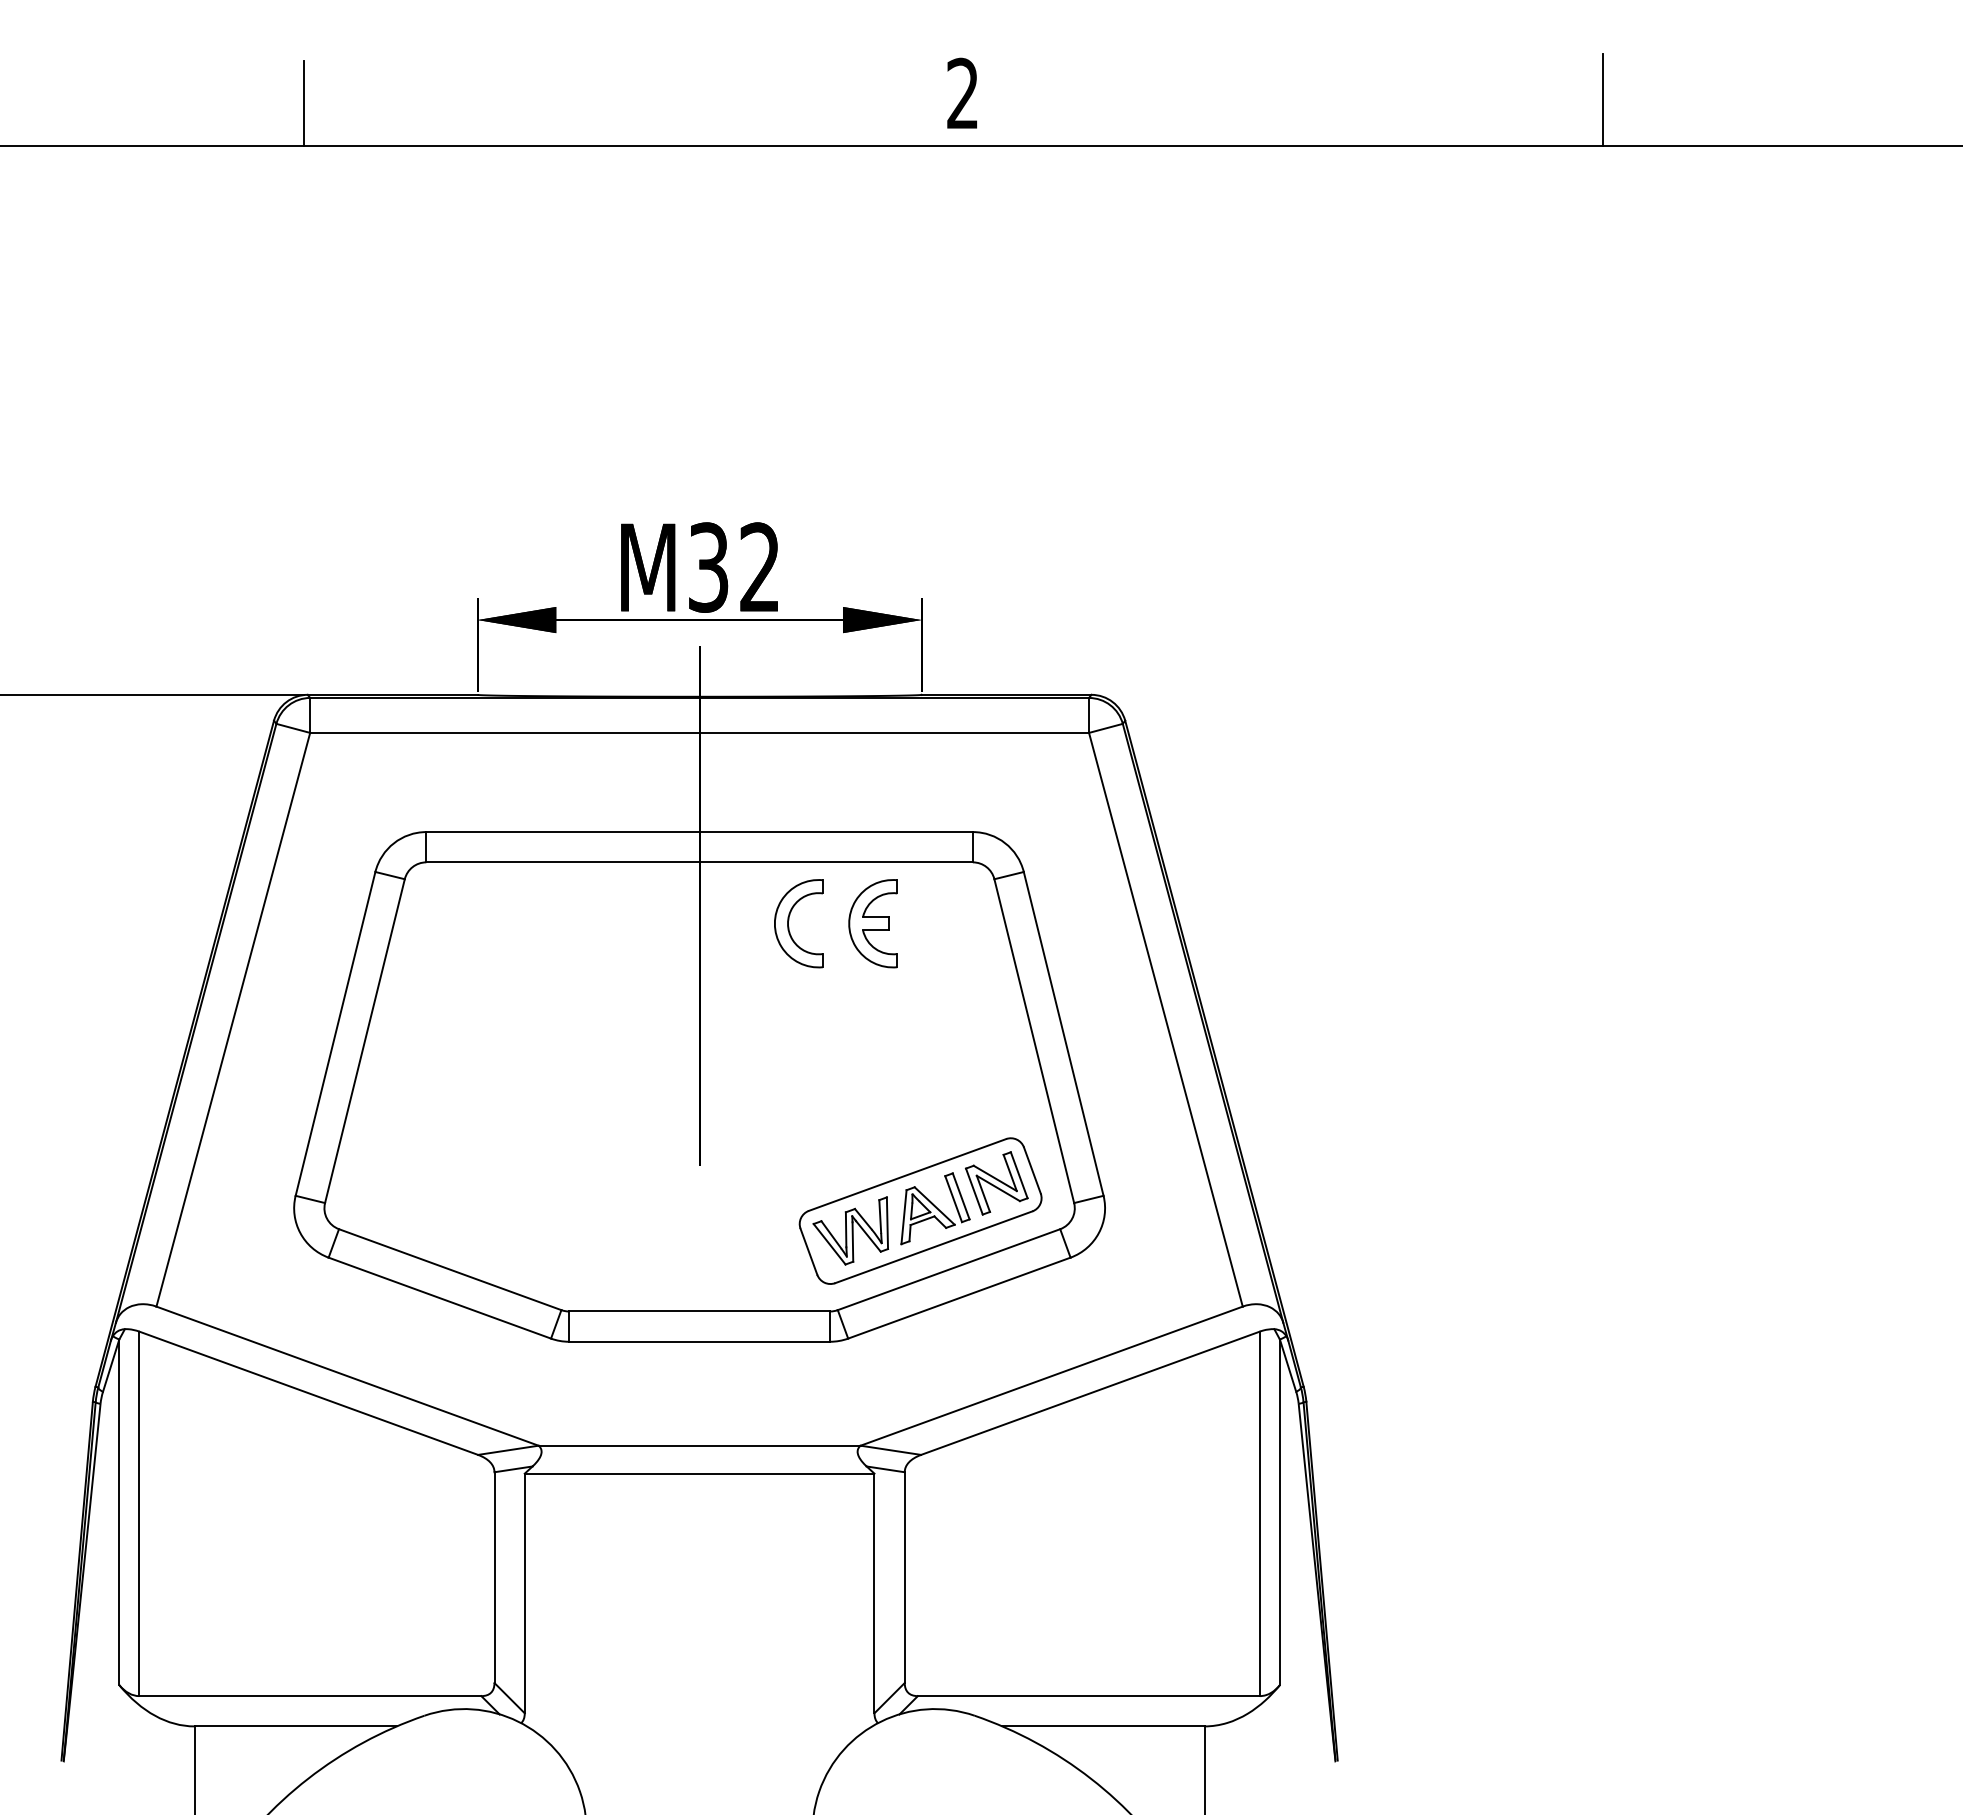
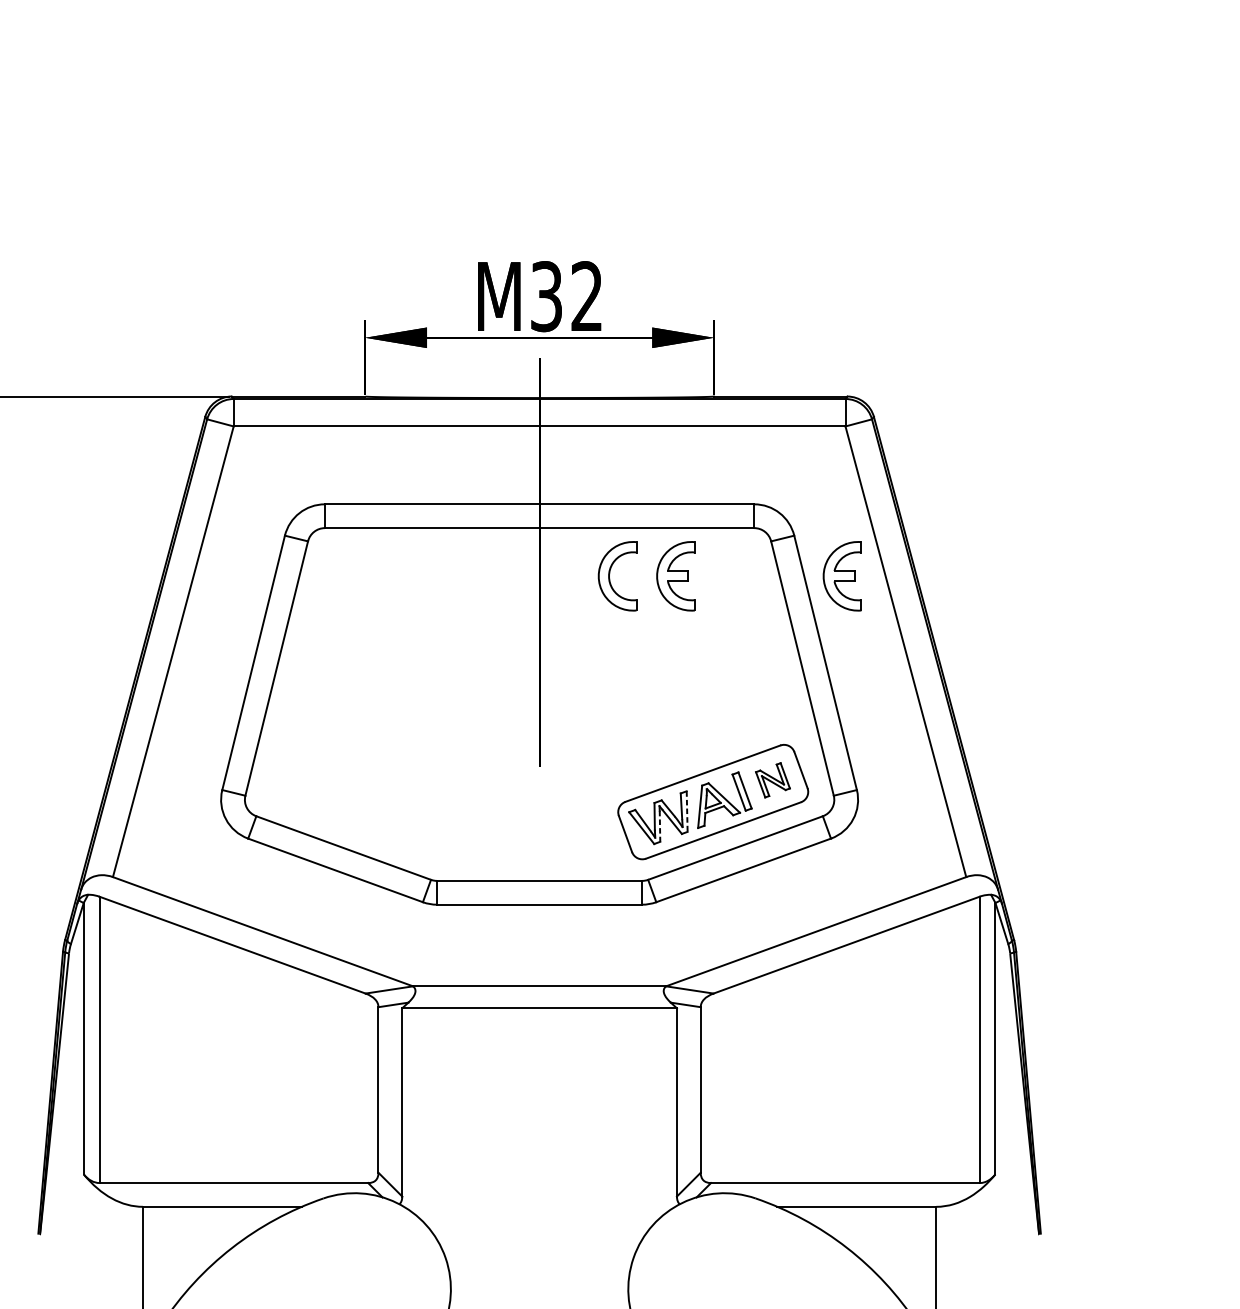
part: (1084, 923) -> (841, 576), added
part: (996, 1183) -> (772, 780), size x0.7
line: (887, 1223) -> (687, 811), solid -> dashed
line: (852, 1242) -> (659, 826), solid -> dashed

